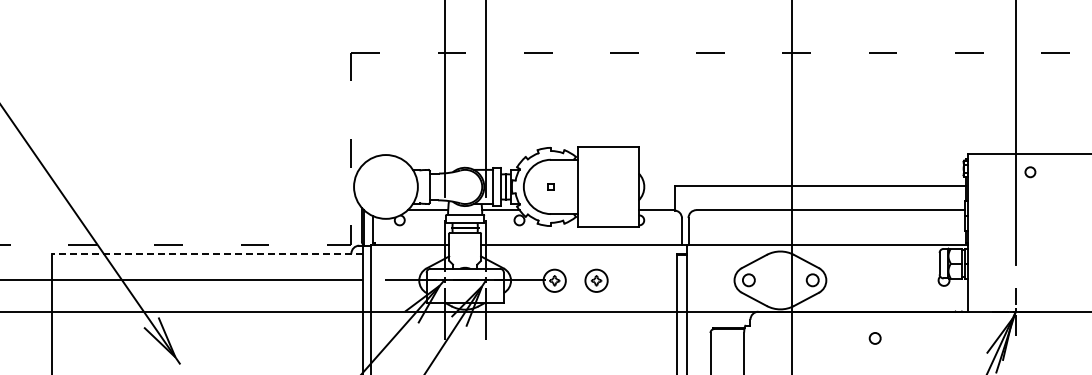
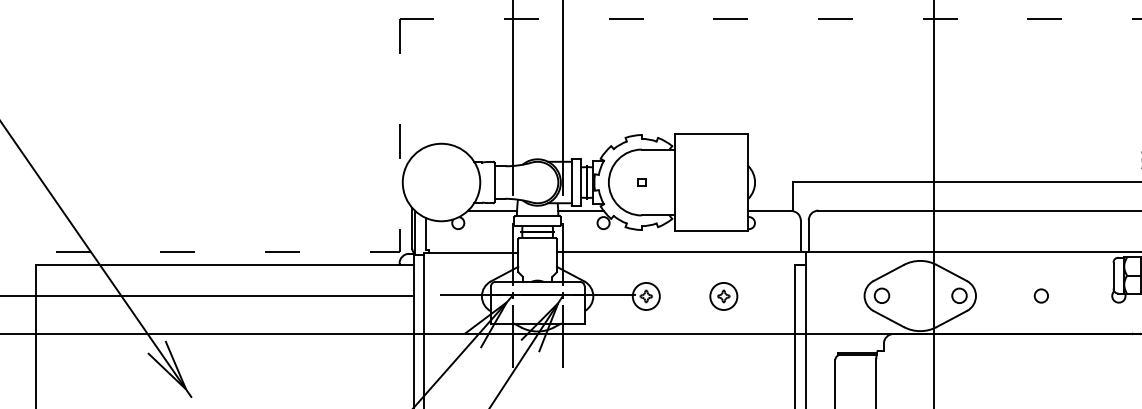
line: (207, 254) -> (224, 264), dashed -> solid
part: (596, 280) -> (723, 296), moved
circle: (874, 338) -> (1040, 296), moved

